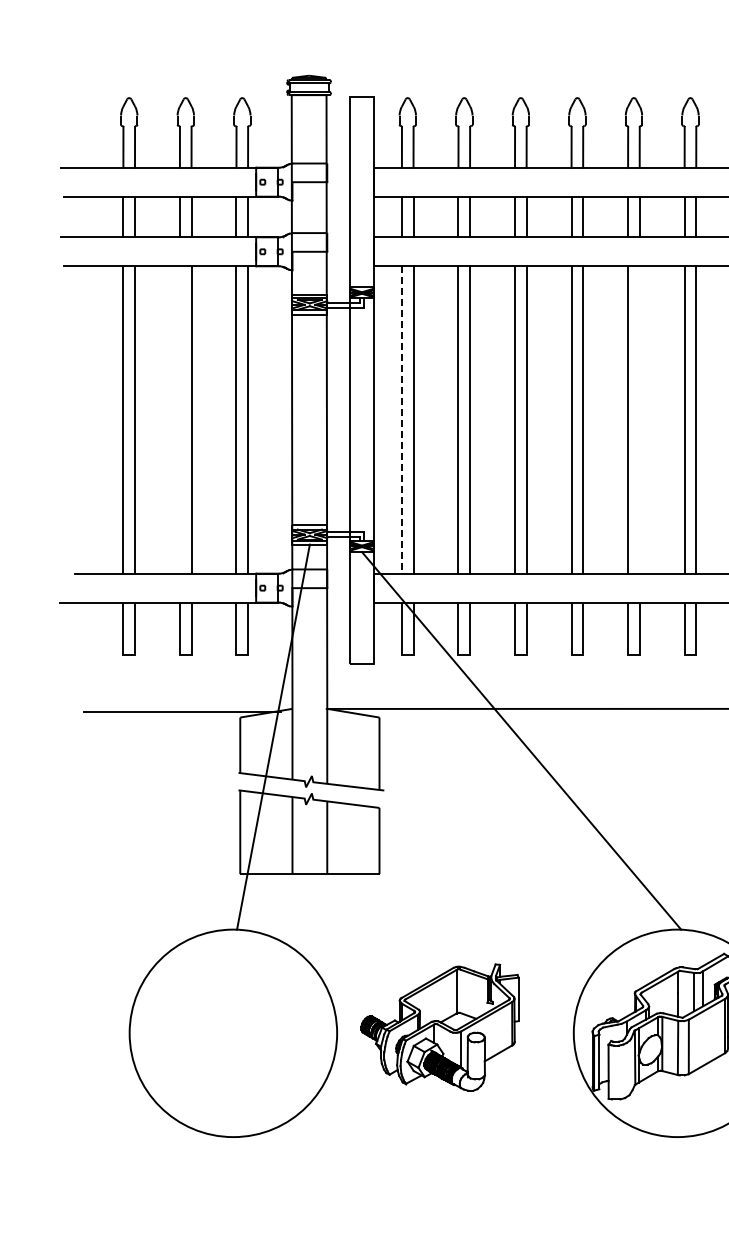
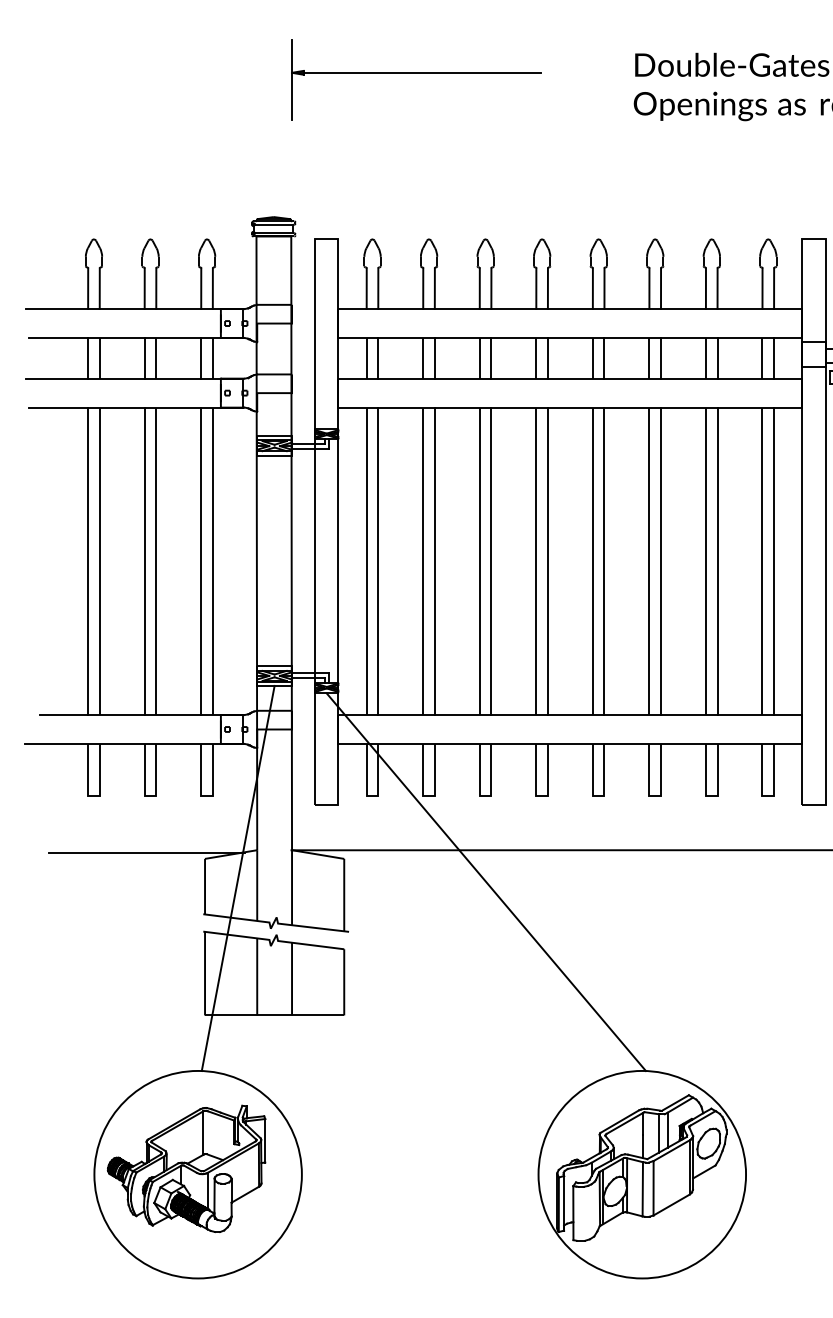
line: (179, 419) -> (144, 560), added
line: (639, 419) -> (604, 560), added
line: (401, 420) -> (366, 561), dashed -> solid
part: (439, 1027) -> (186, 1168), moved

